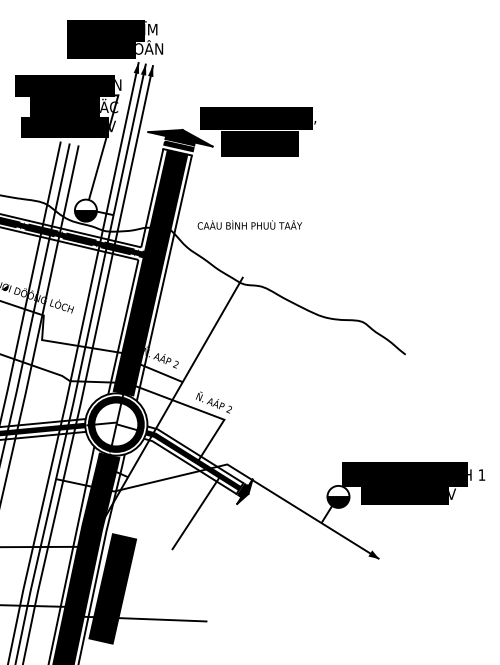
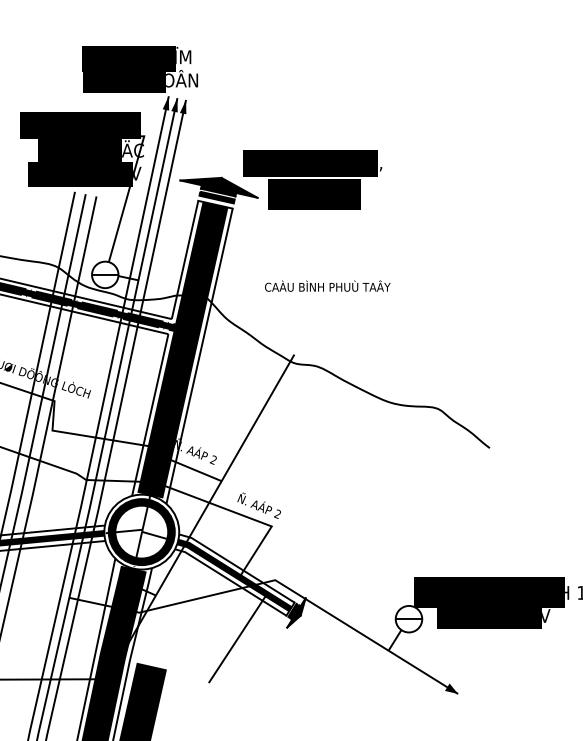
text: (118, 84) -> (144, 123), TRAÏM KHU CN -> ÑEÁN TRAÏM
fill: (85, 215) -> (104, 280), removed
text: (249, 224) -> (327, 285), moved
fill: (338, 501) -> (409, 624), removed

